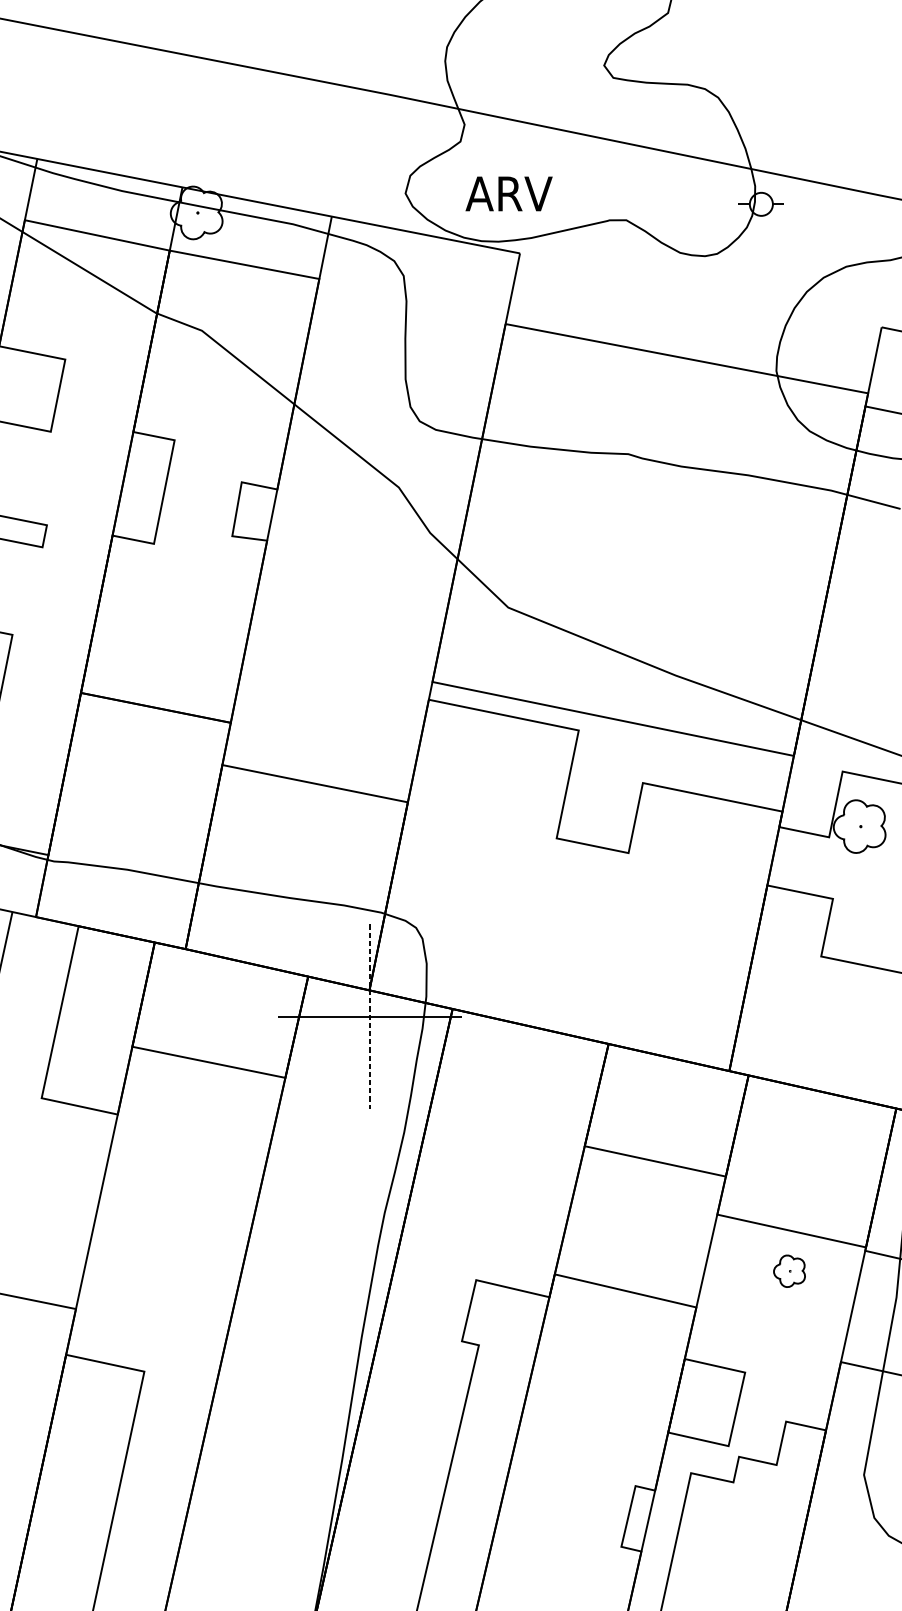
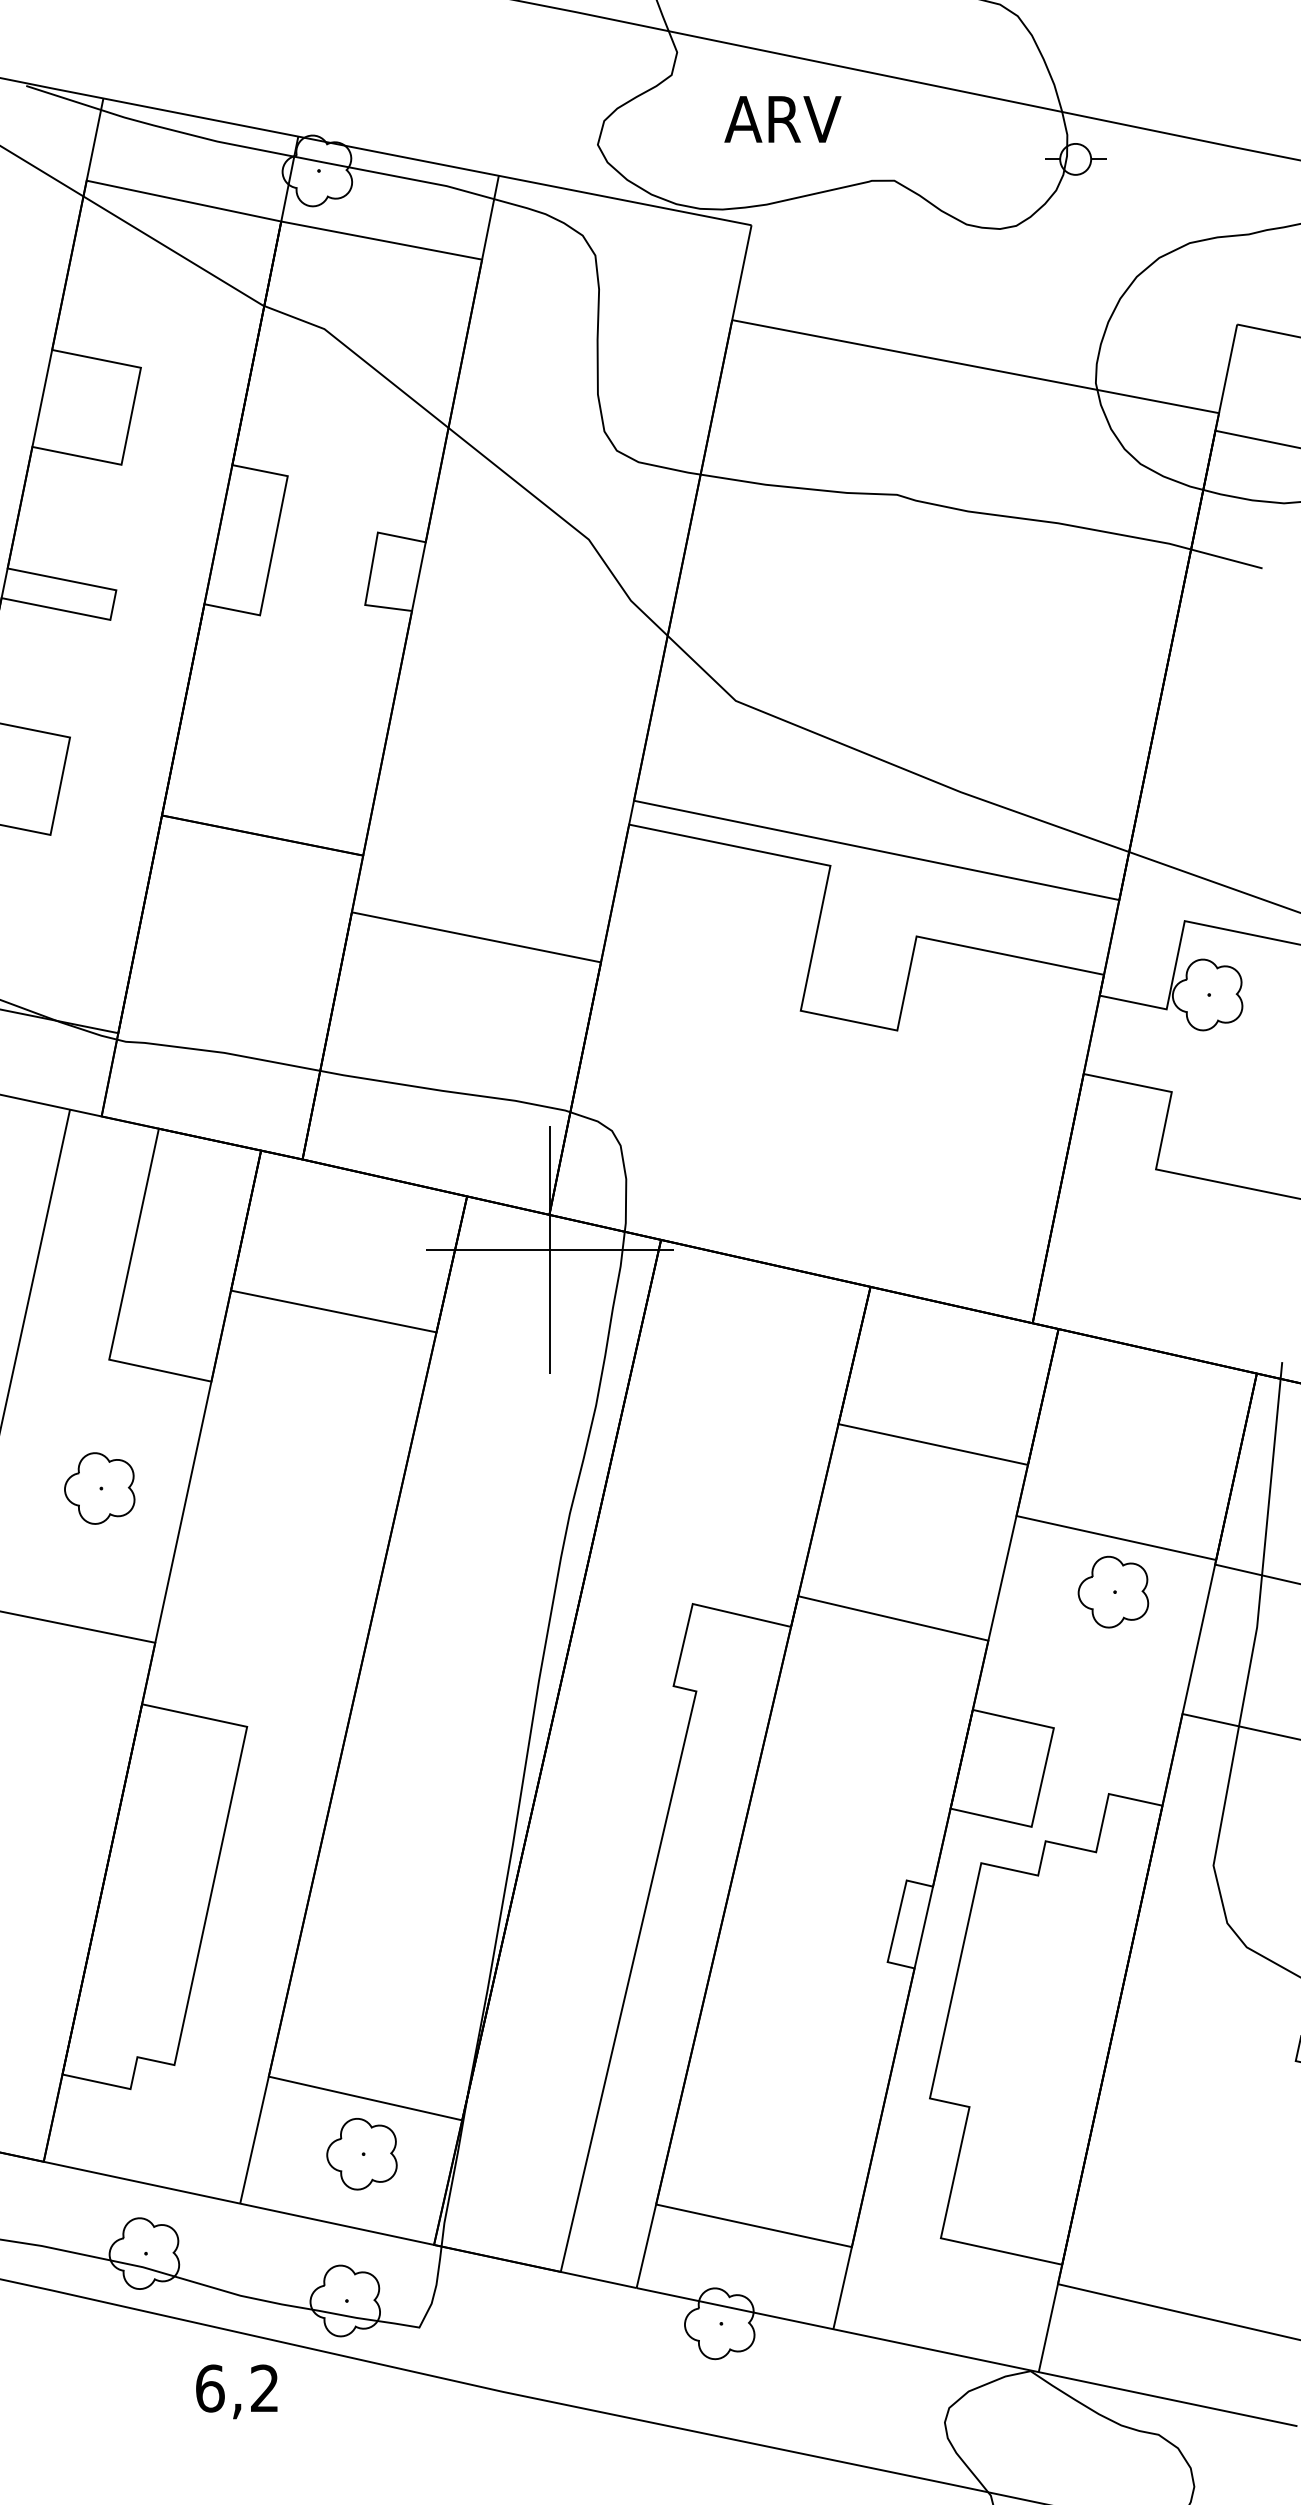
text: (508, 194) -> (782, 119), moved
line: (370, 1016) -> (550, 1250), dashed -> solid
part: (34, 1194) -> (99, 1488), added
part: (789, 1270) -> (1113, 1591), size x1.67

